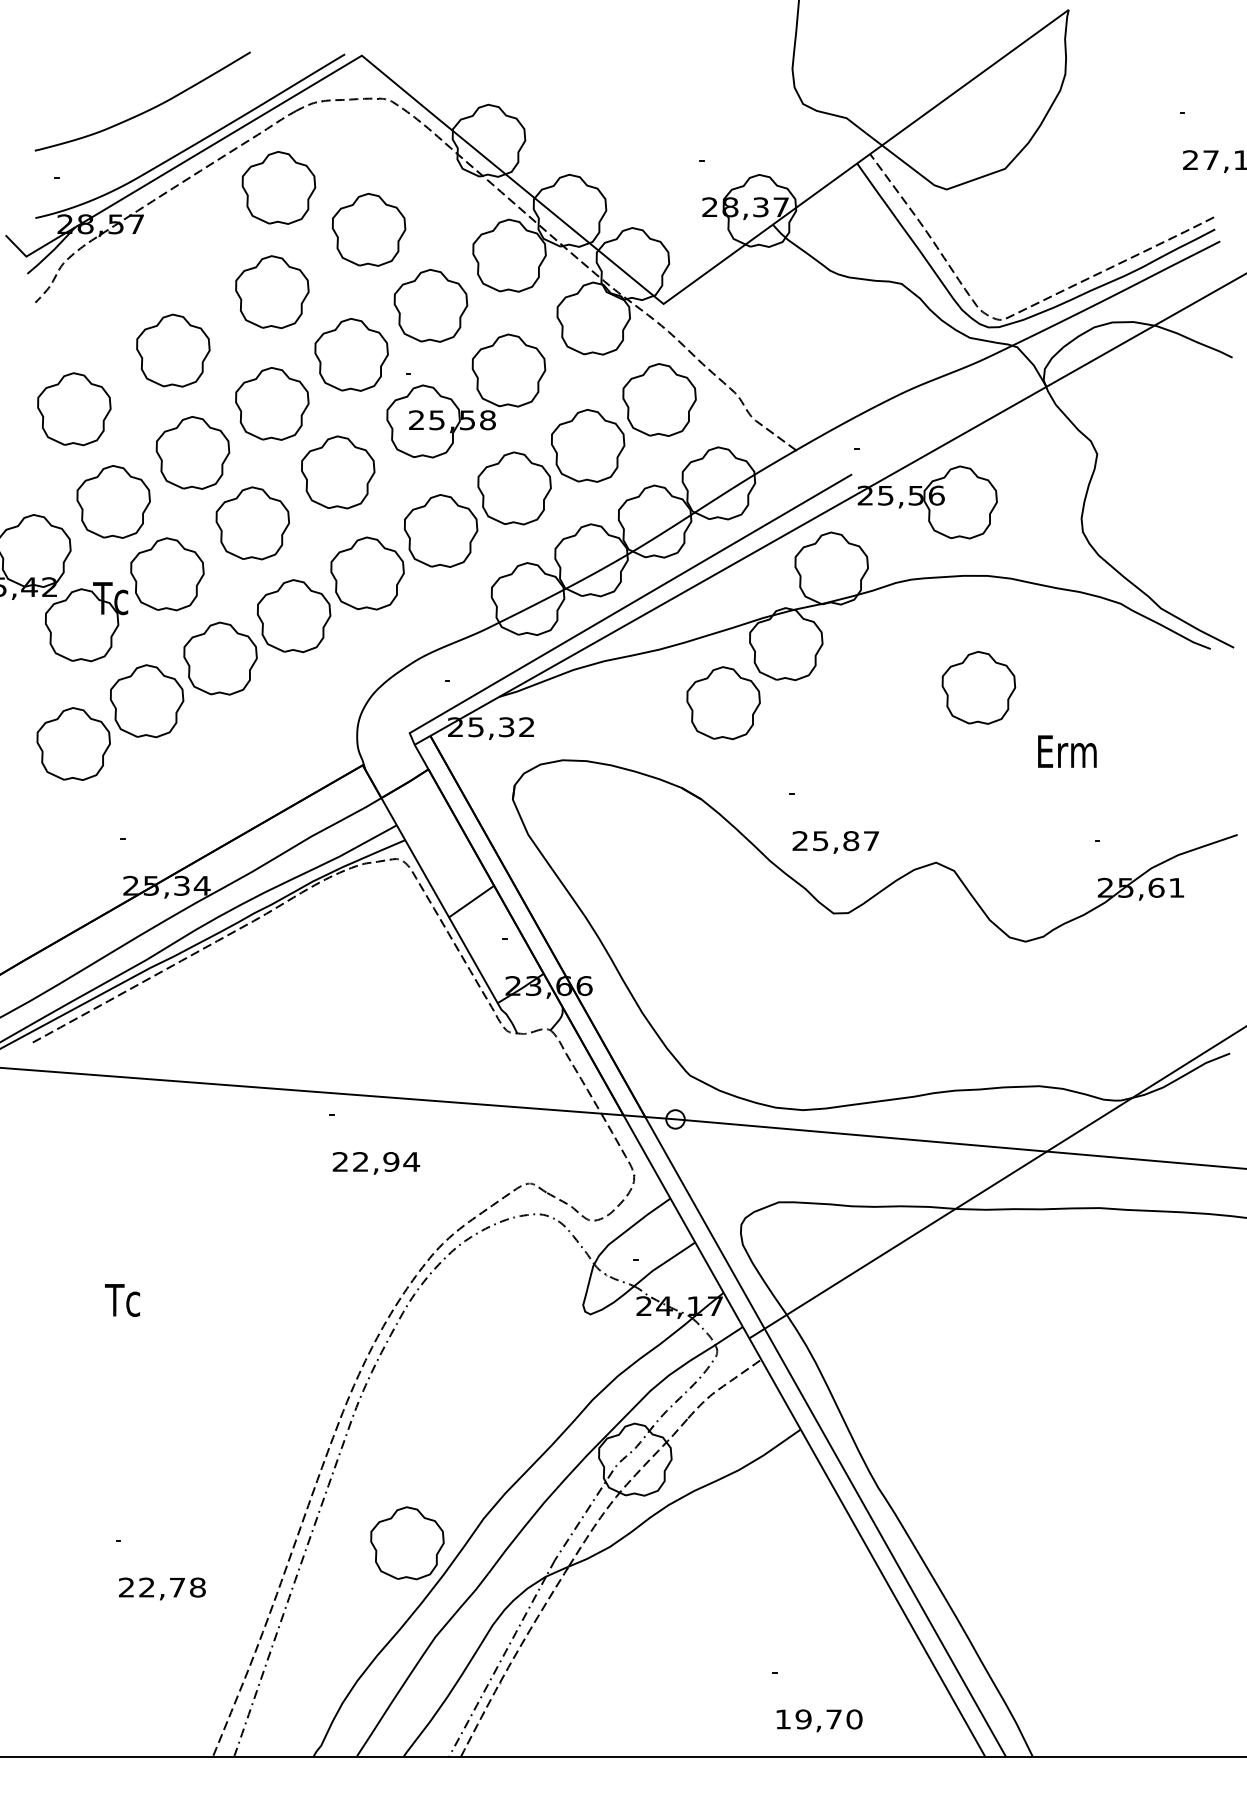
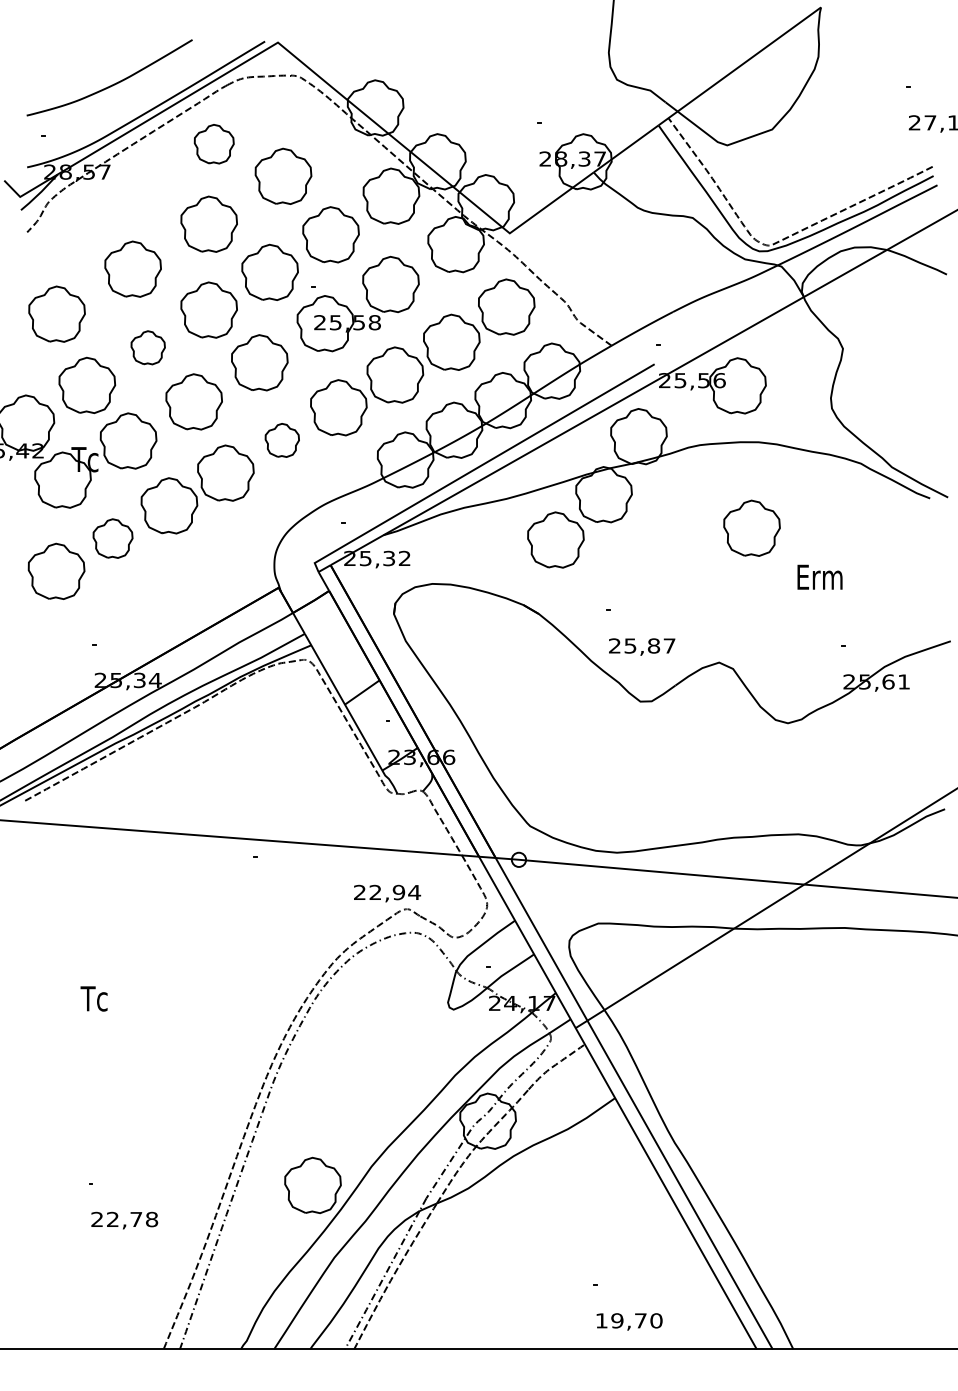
part: (278, 187) -> (213, 143), size x0.7
part: (192, 452) -> (147, 347), size x0.6
part: (367, 573) -> (282, 440), size x0.6
part: (147, 701) -> (113, 538), size x0.7
text: (376, 1163) -> (387, 893), moved

